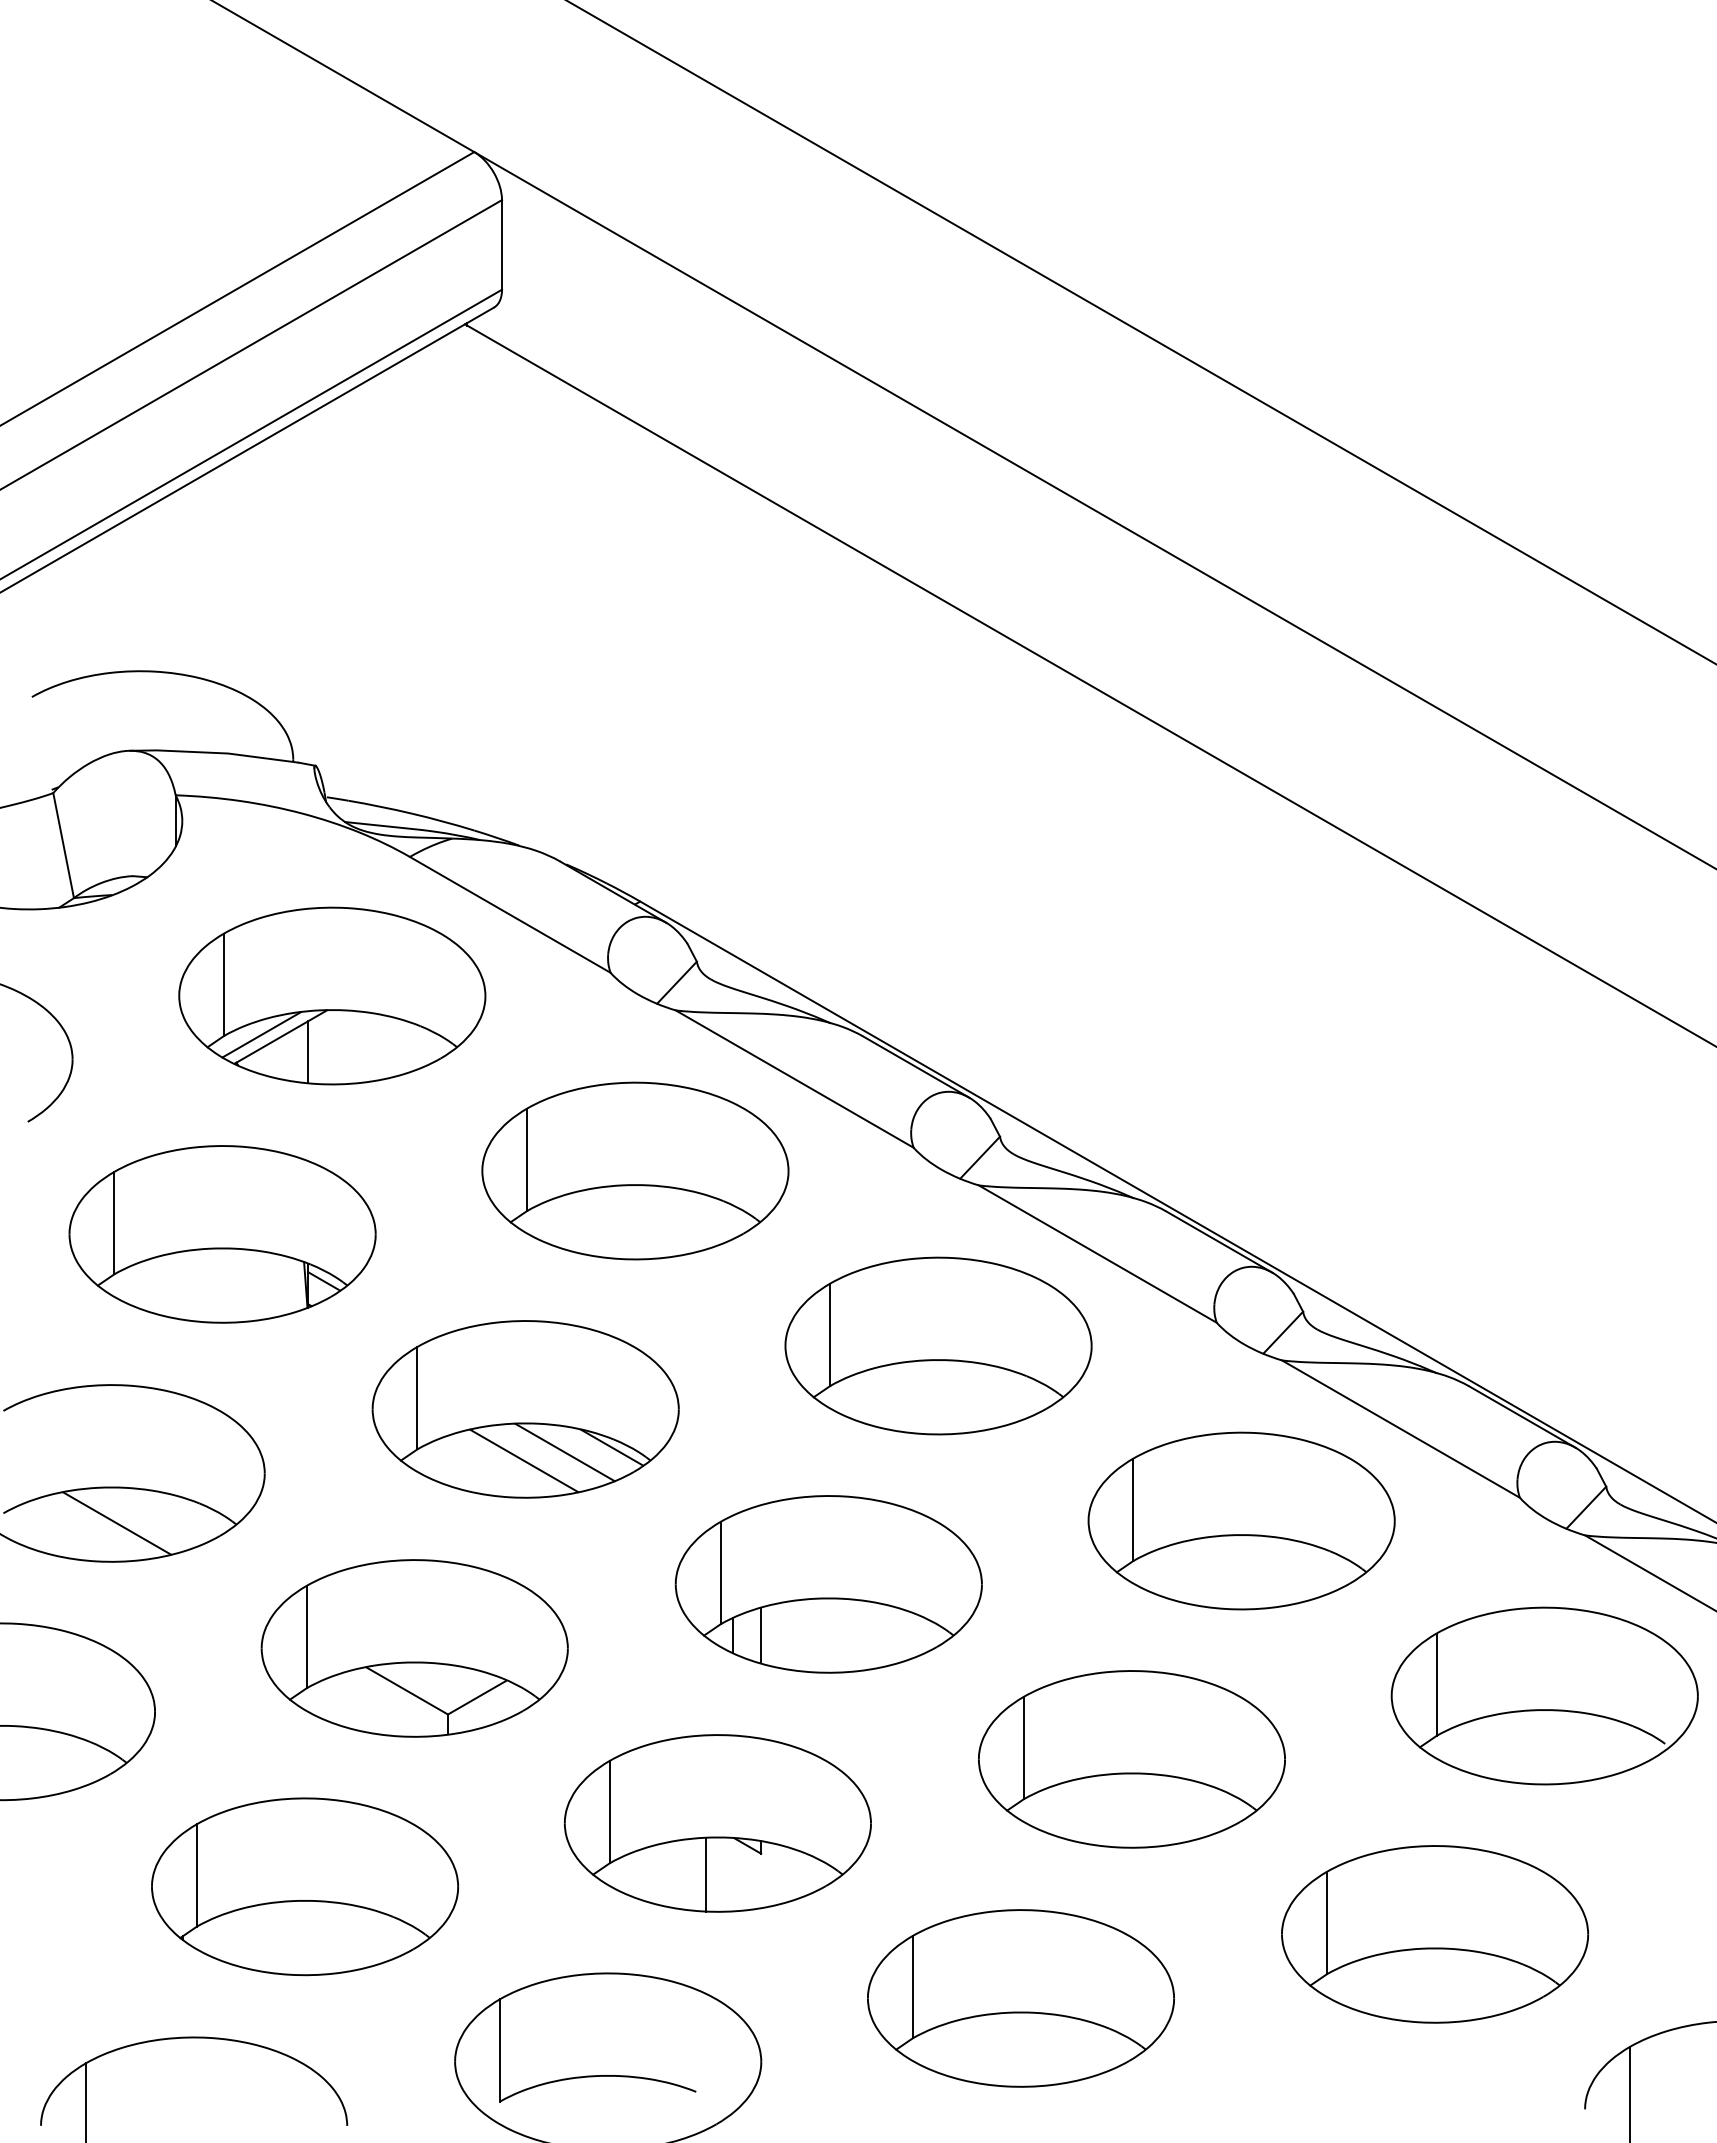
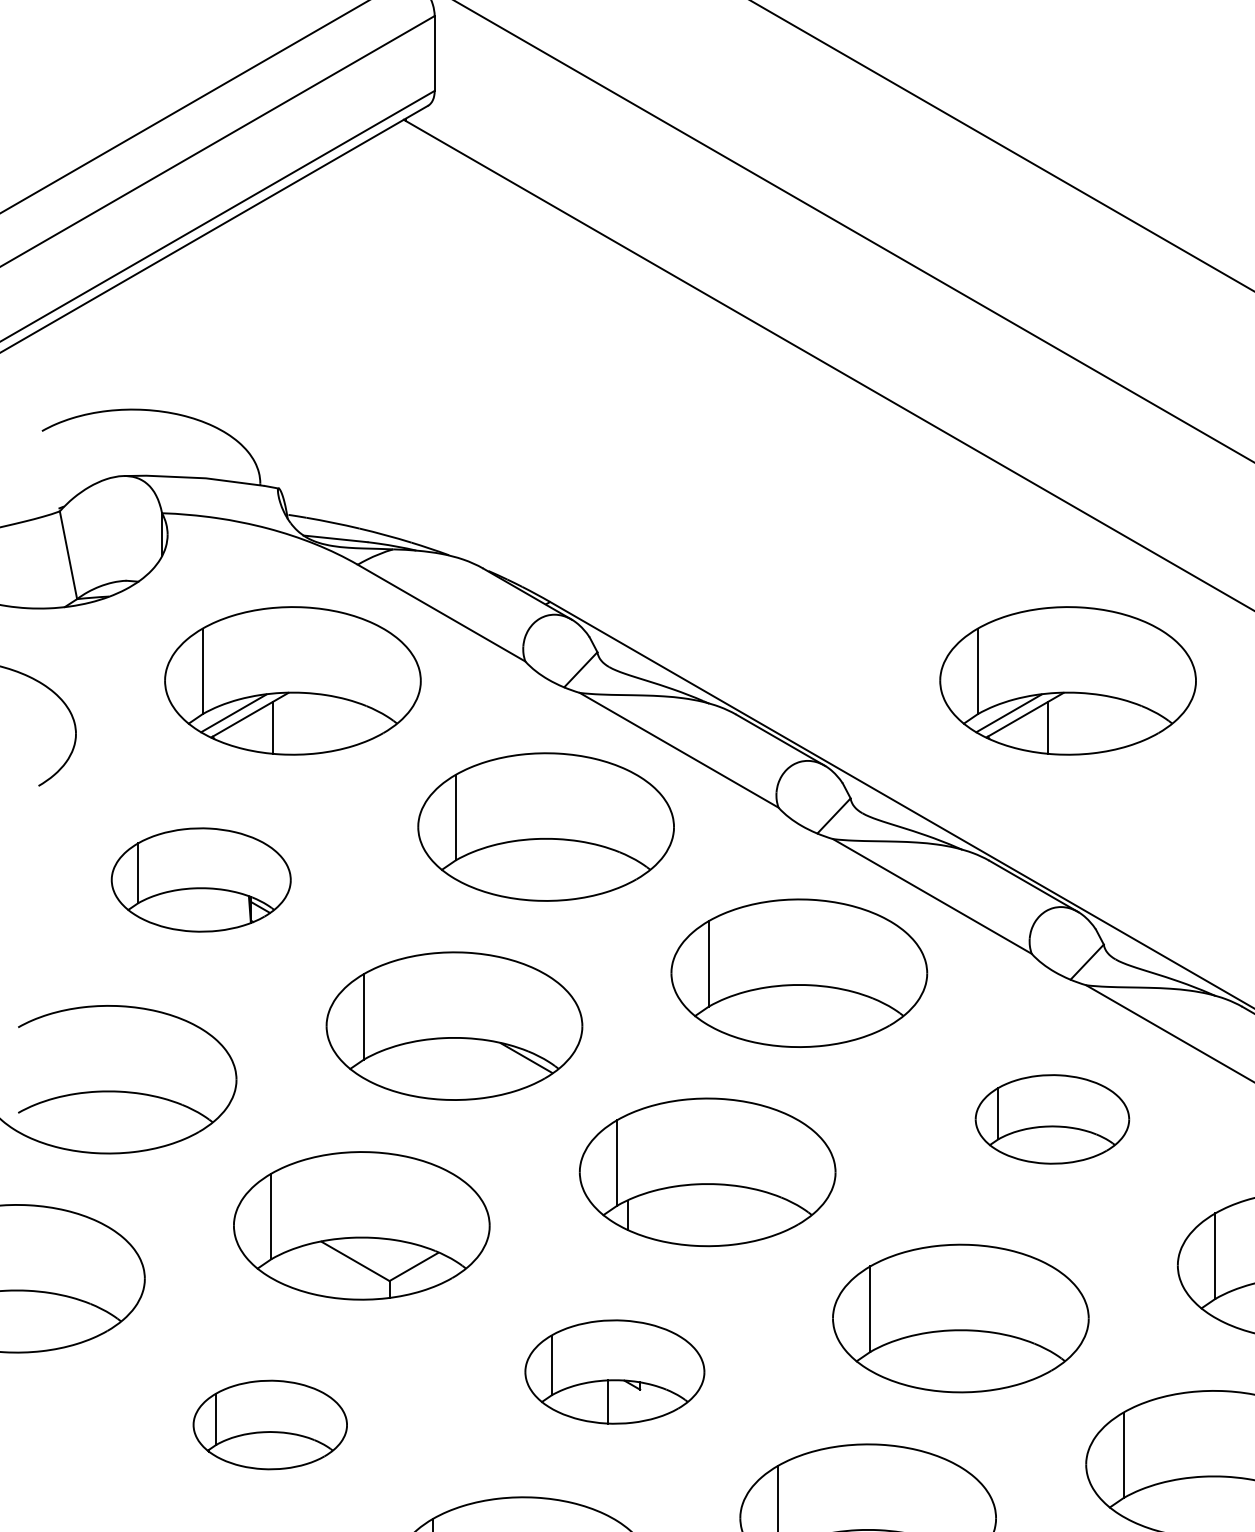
part: (1260, 995) -> (1068, 680), added
part: (222, 1234) -> (201, 880), size x0.7
line: (564, 1452) -> (486, 1062), removed
line: (524, 1460) -> (453, 1068), removed
part: (1241, 1520) -> (1052, 1118), size x0.6
line: (117, 1523) -> (113, 1121), removed
line: (761, 1635) -> (651, 1215), removed
part: (717, 1823) -> (614, 1372), size x0.7
part: (305, 1886) -> (270, 1424), size x0.6

